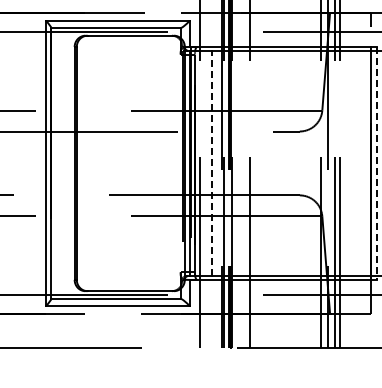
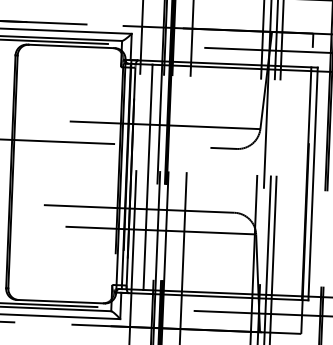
line: (211, 163) -> (147, 177), dashed -> solid
line: (377, 163) -> (313, 184), dashed -> solid

